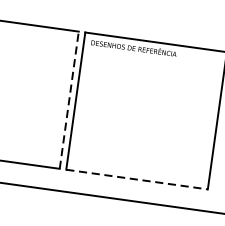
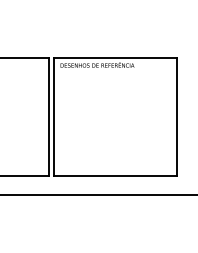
line: (69, 99) -> (48, 116), dashed -> solid
line: (138, 179) -> (116, 176), dashed -> solid

